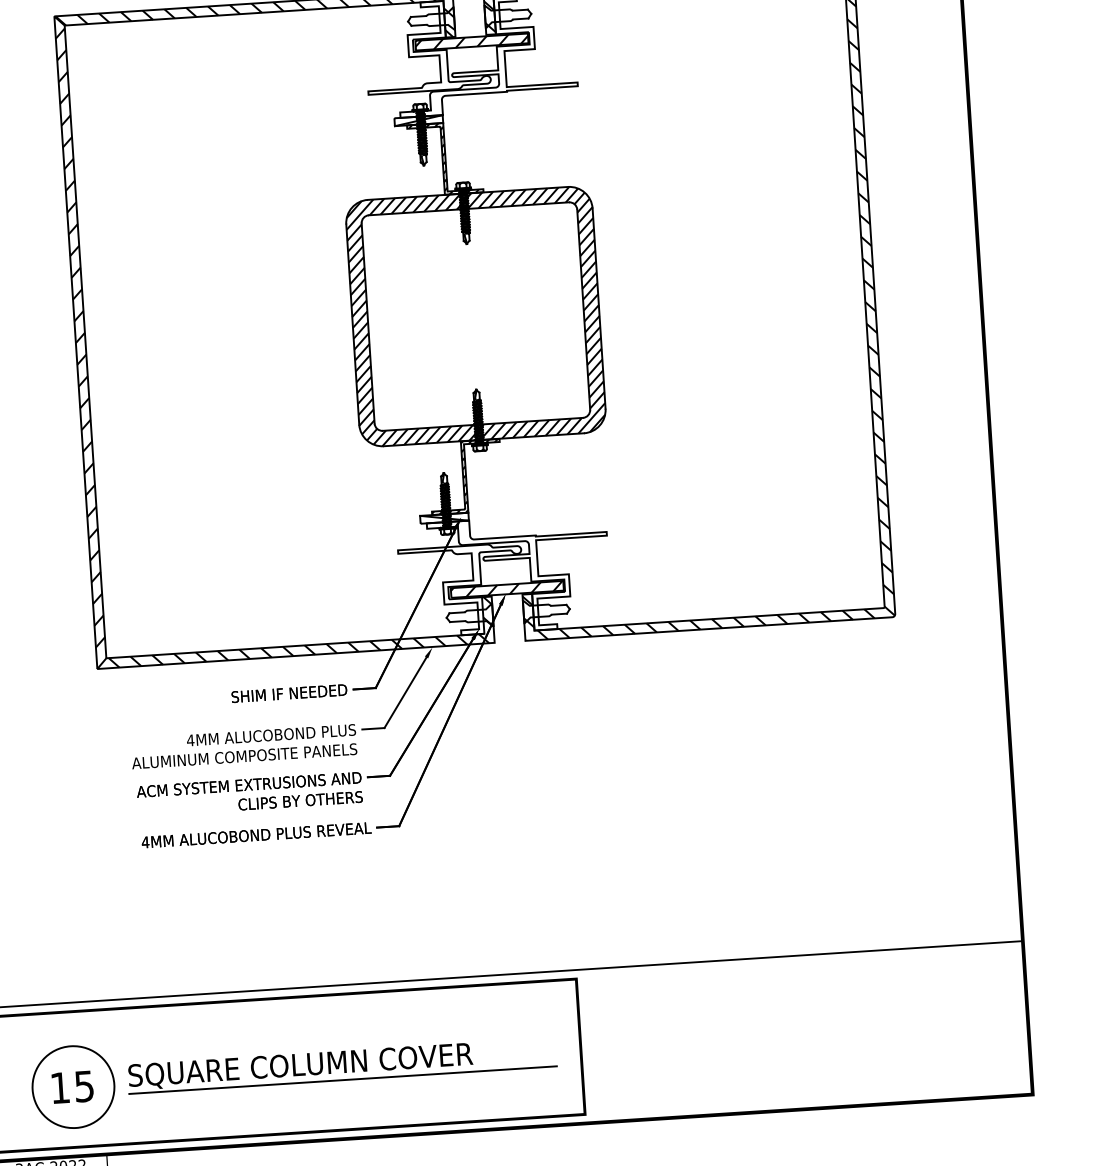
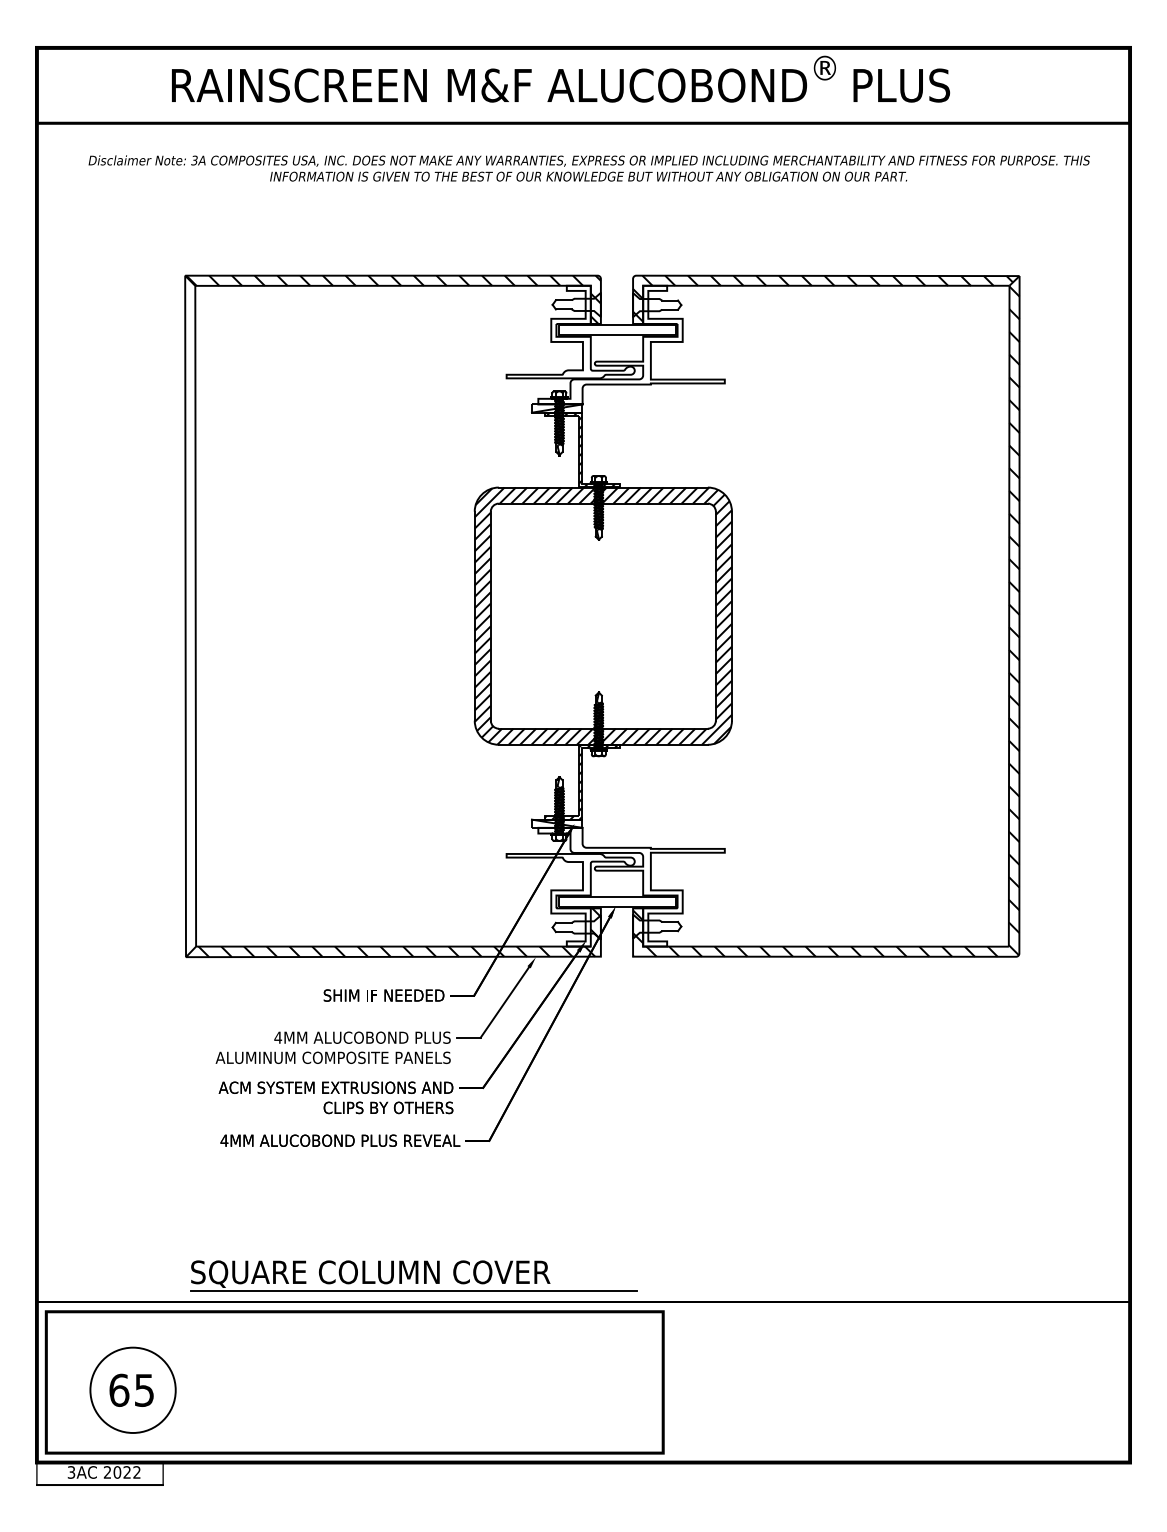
hatch: (471, 42) -> (617, 330), removed
hatch: (79, 330) -> (190, 604), removed
hatch: (506, 589) -> (616, 901), removed
part: (341, 1065) -> (413, 1275), moved
text: (60, 1087) -> (119, 1389), 15 -> 65

